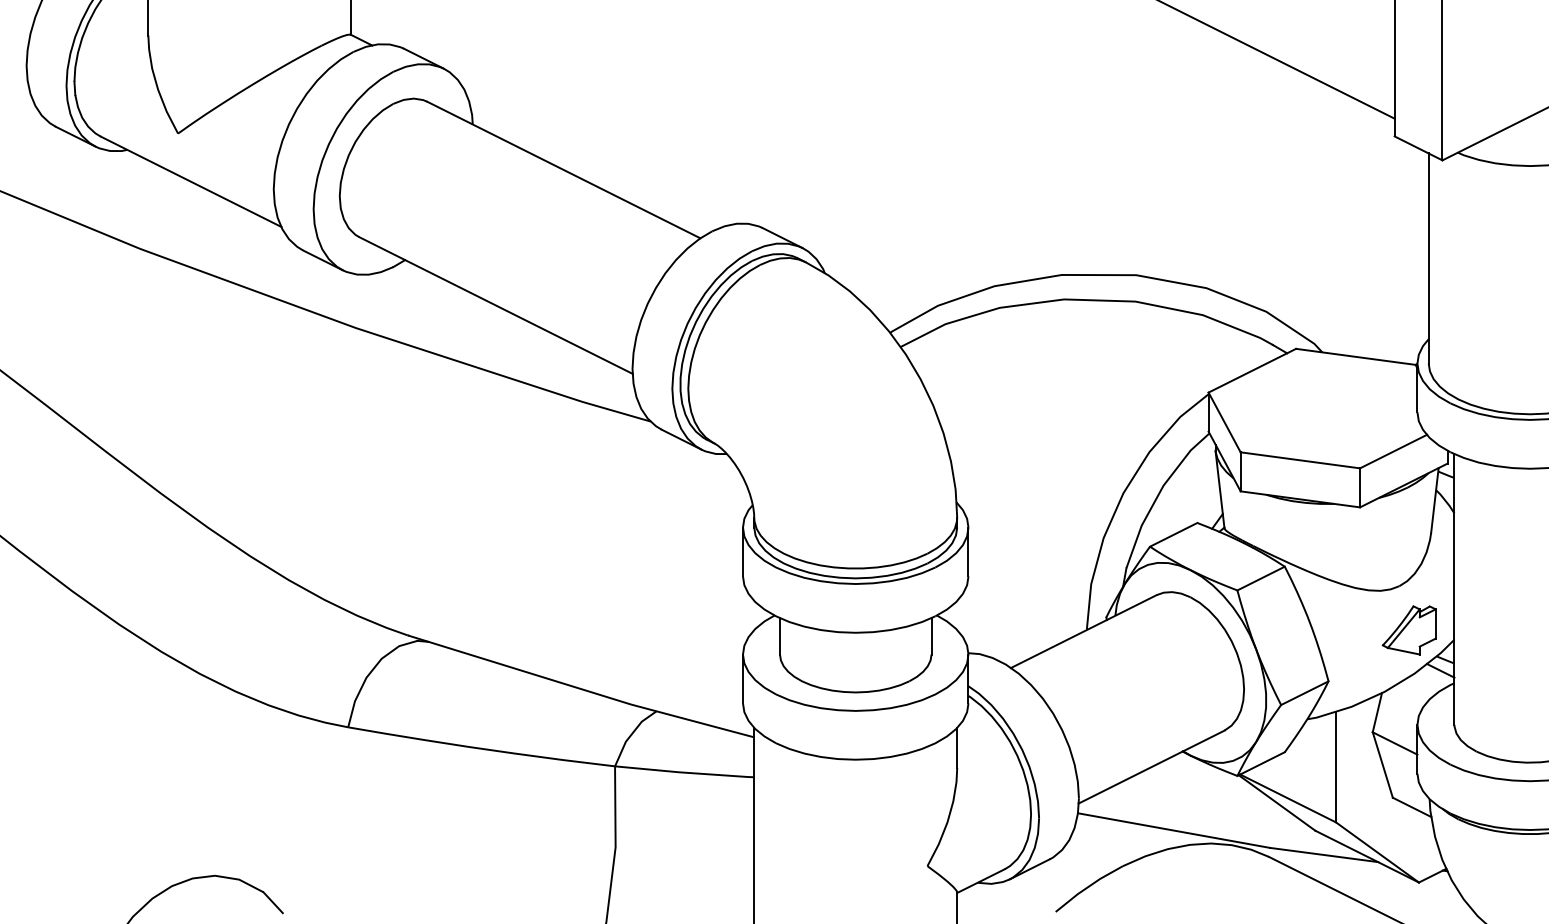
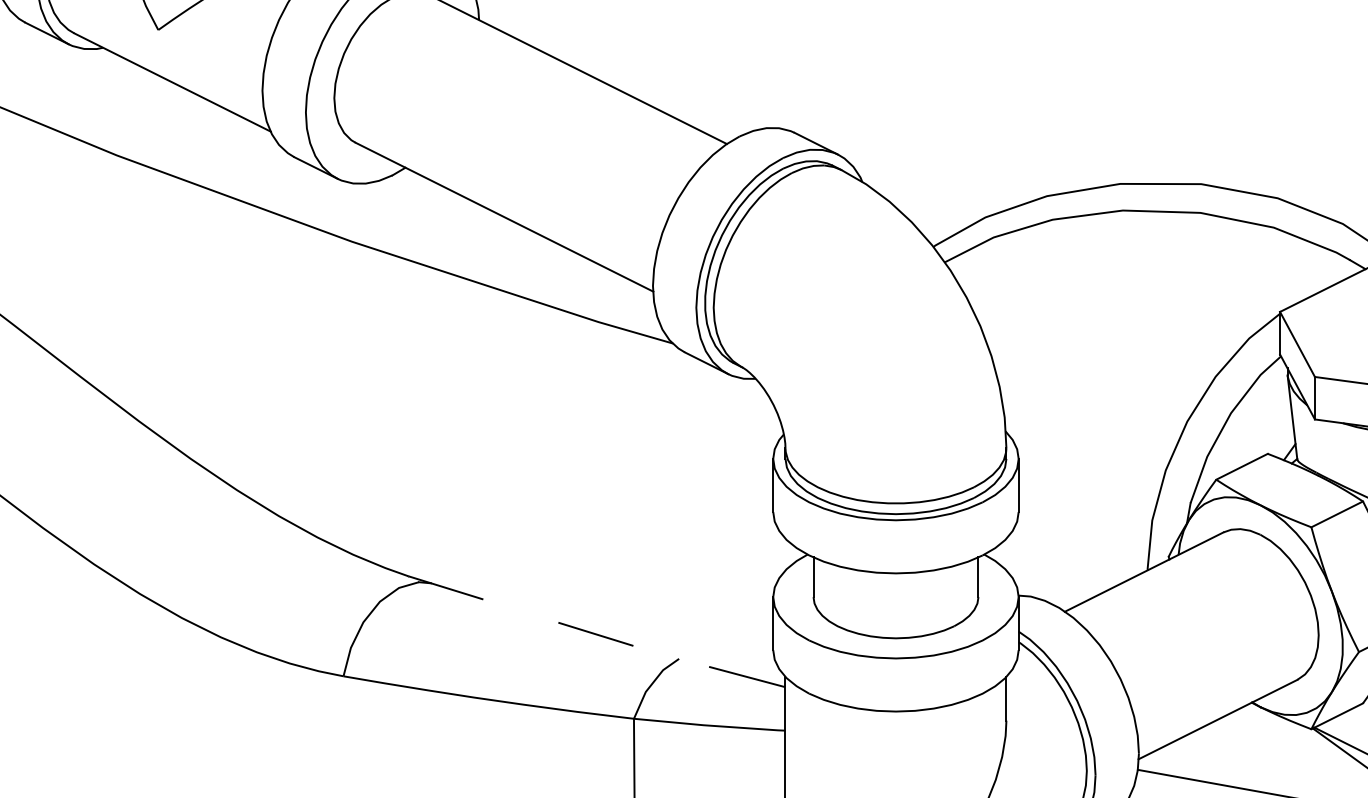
line: (581, 689) -> (597, 635), solid -> dashed

